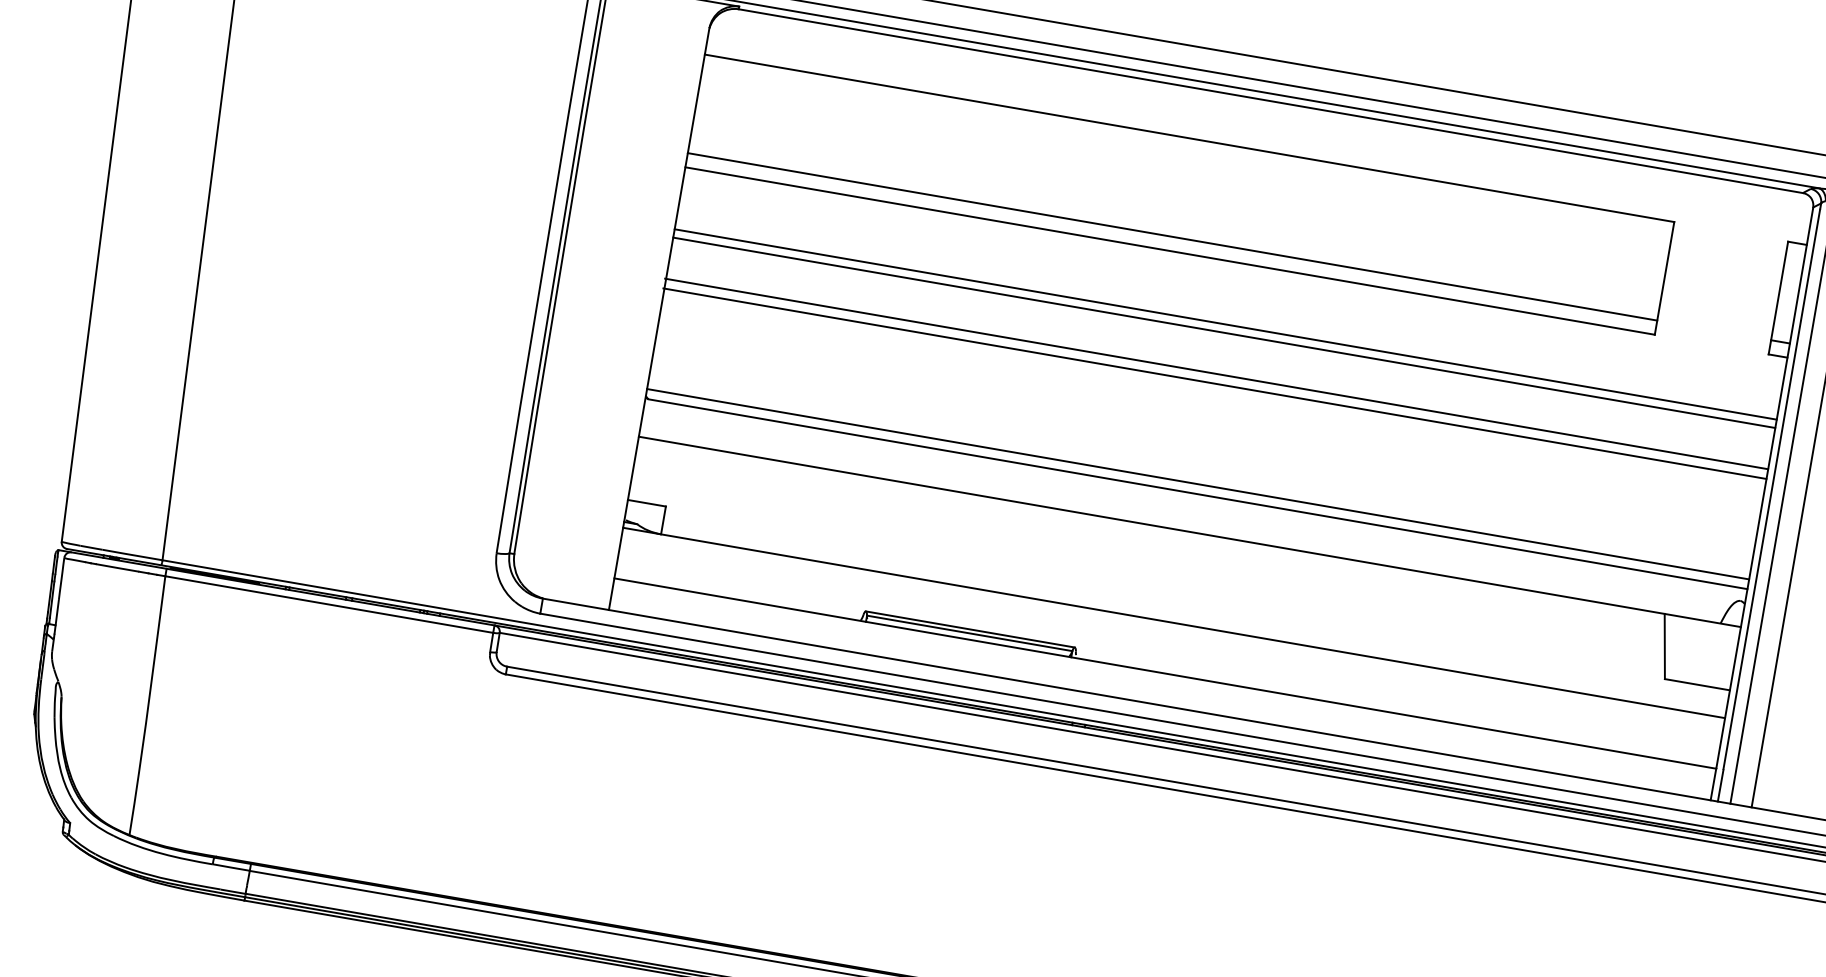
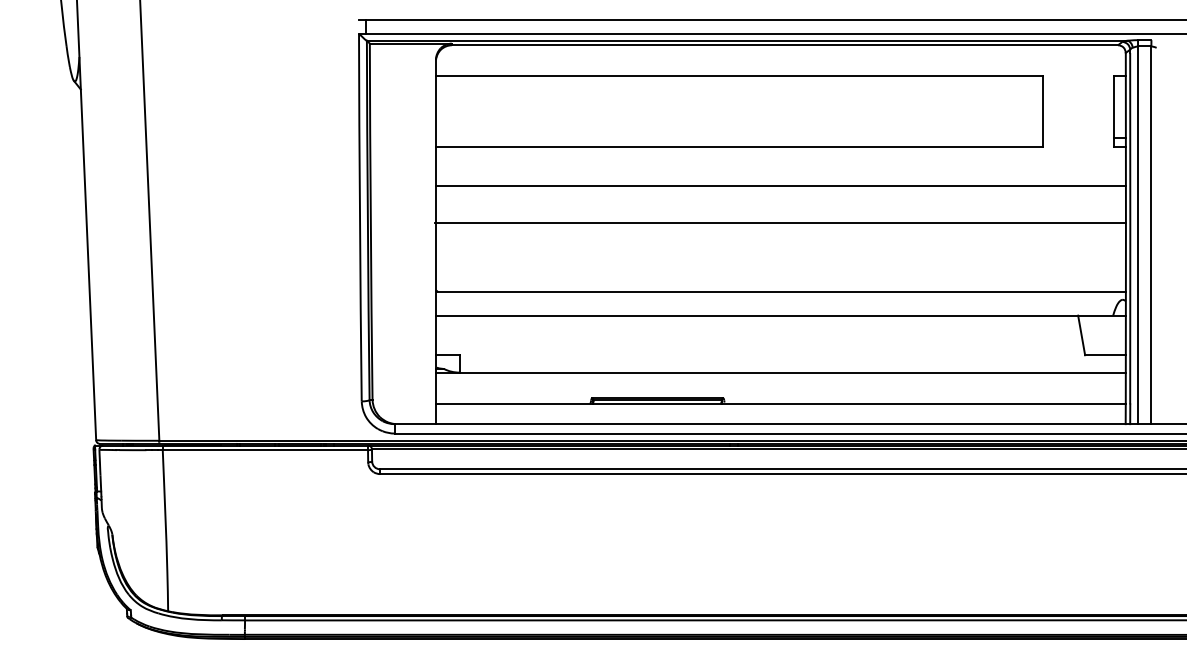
line: (1171, 237) -> (738, 138), removed
line: (1223, 333) -> (780, 191), removed
line: (1216, 373) -> (780, 216), removed
line: (1197, 483) -> (780, 285), removed

